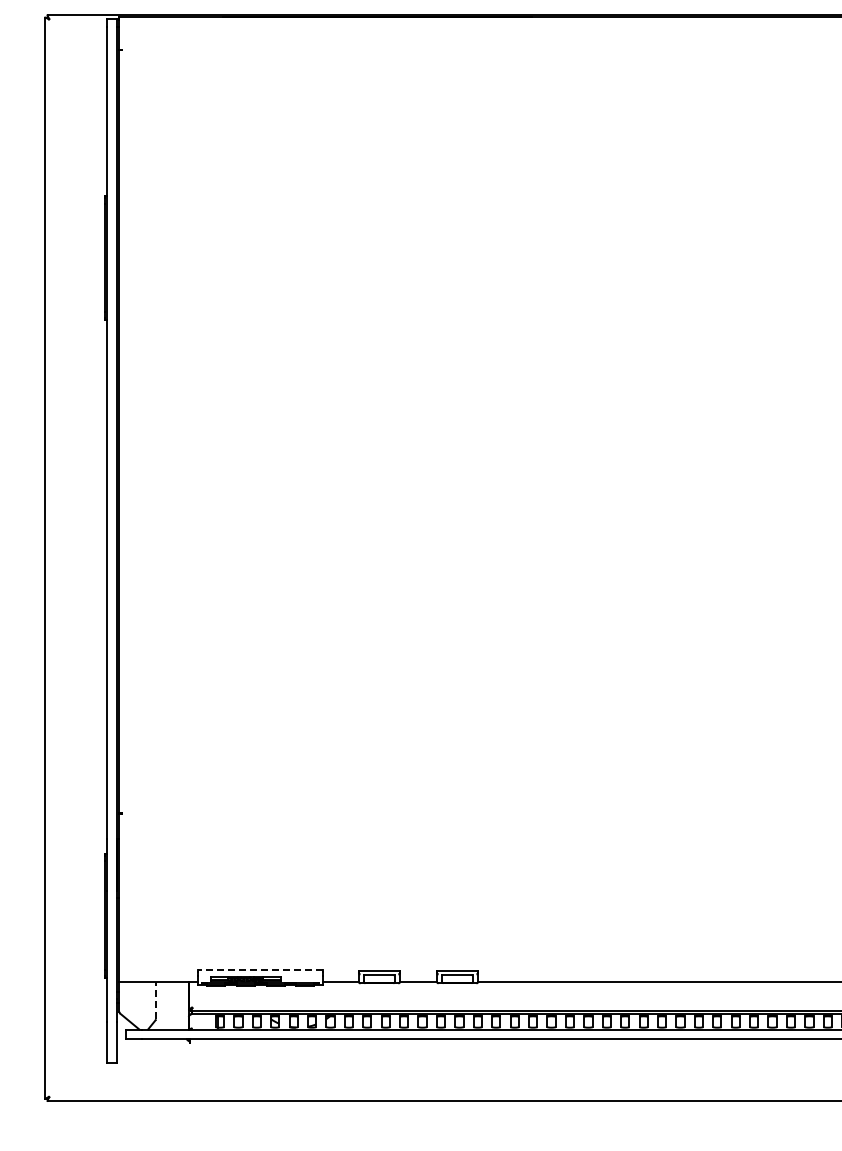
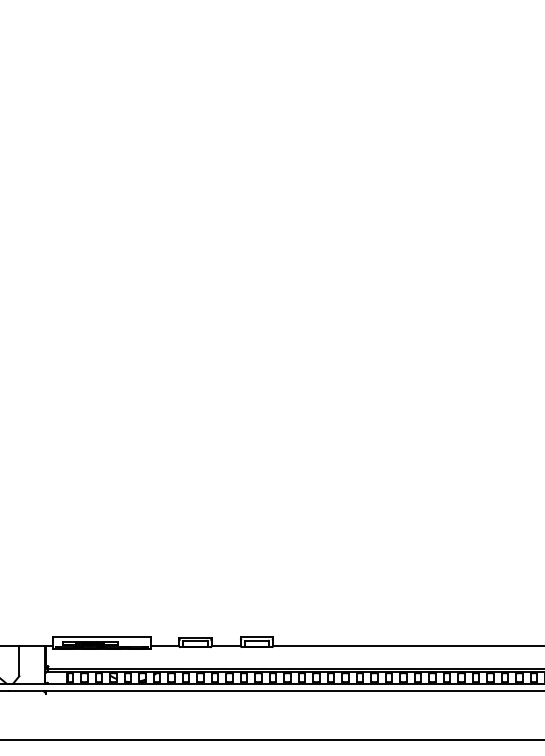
line: (260, 970) -> (101, 637), dashed -> solid
line: (155, 1000) -> (19, 660), dashed -> solid

